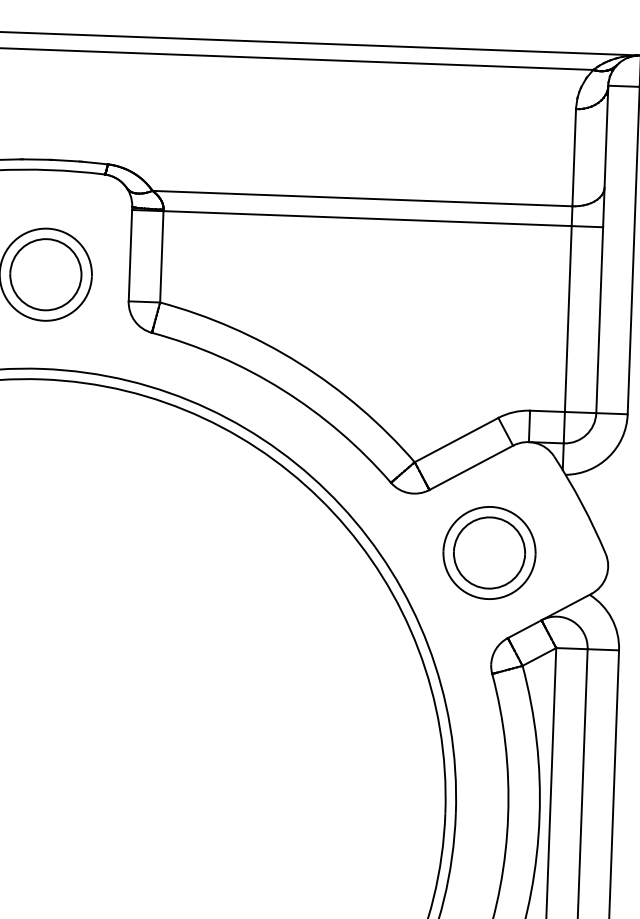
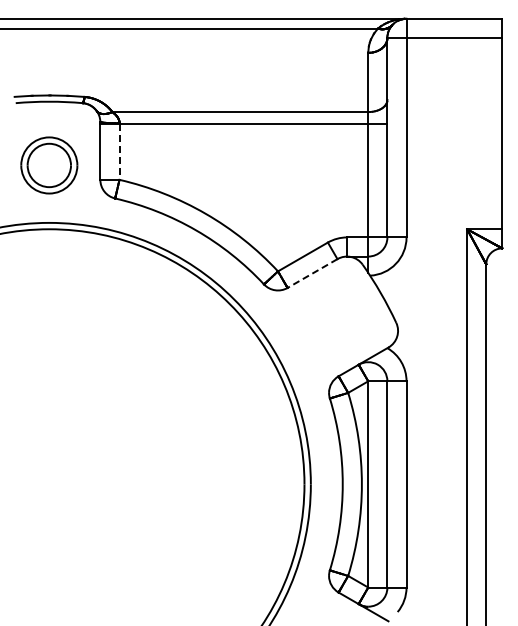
line: (161, 257) -> (119, 152), solid -> dashed
line: (471, 467) -> (312, 273), solid -> dashed
part: (489, 552) -> (325, 324), removed

